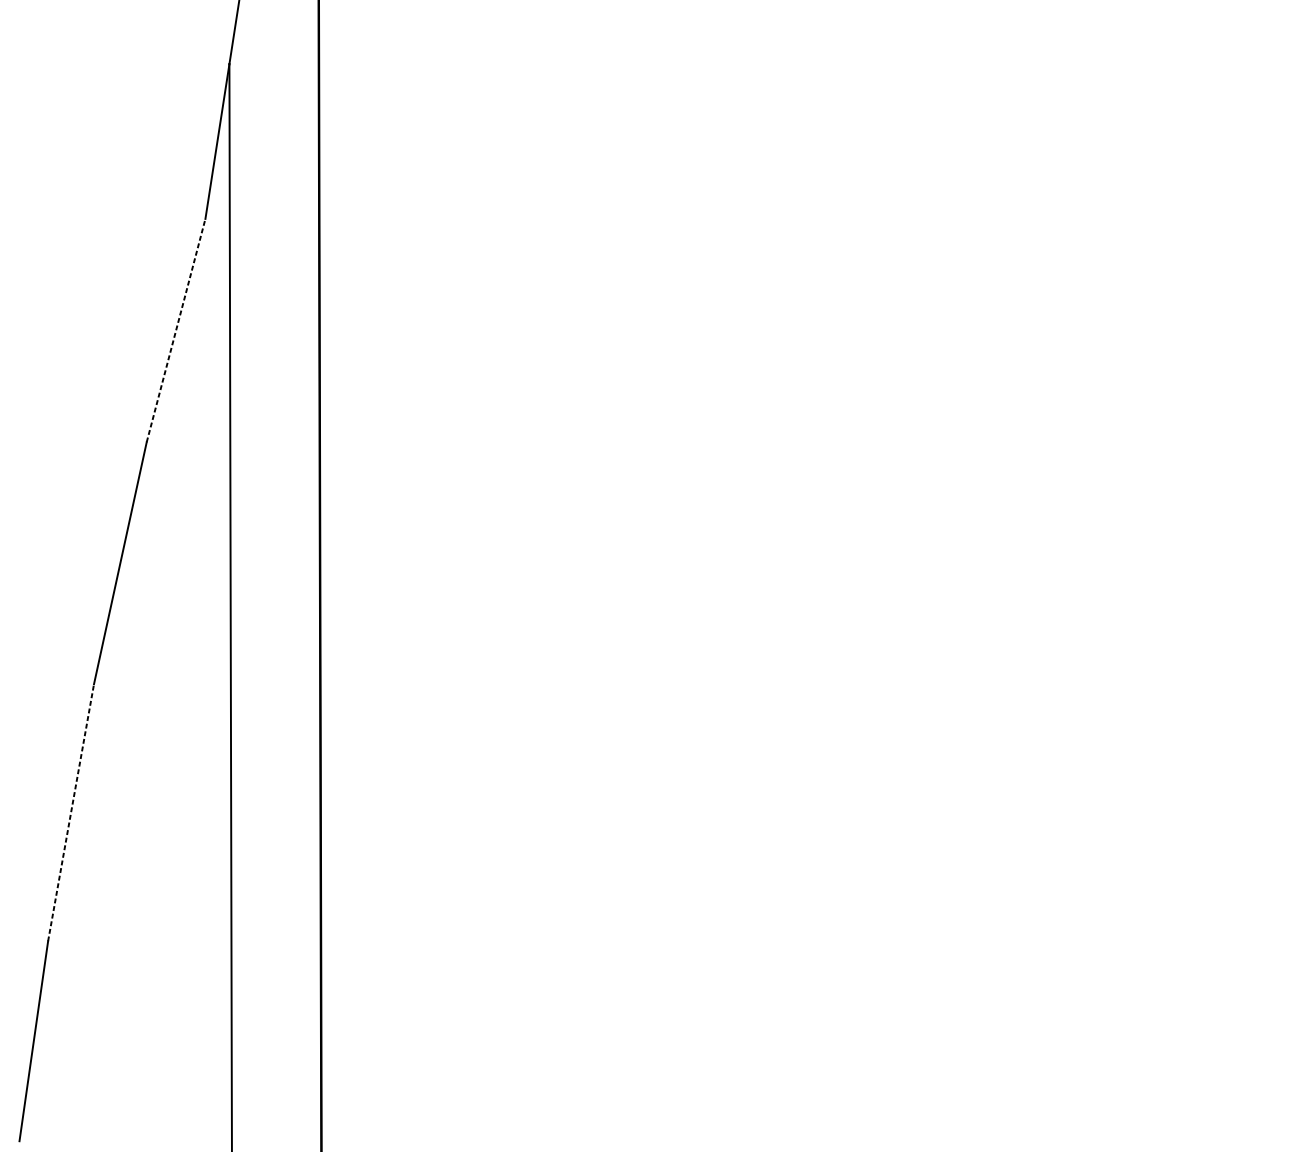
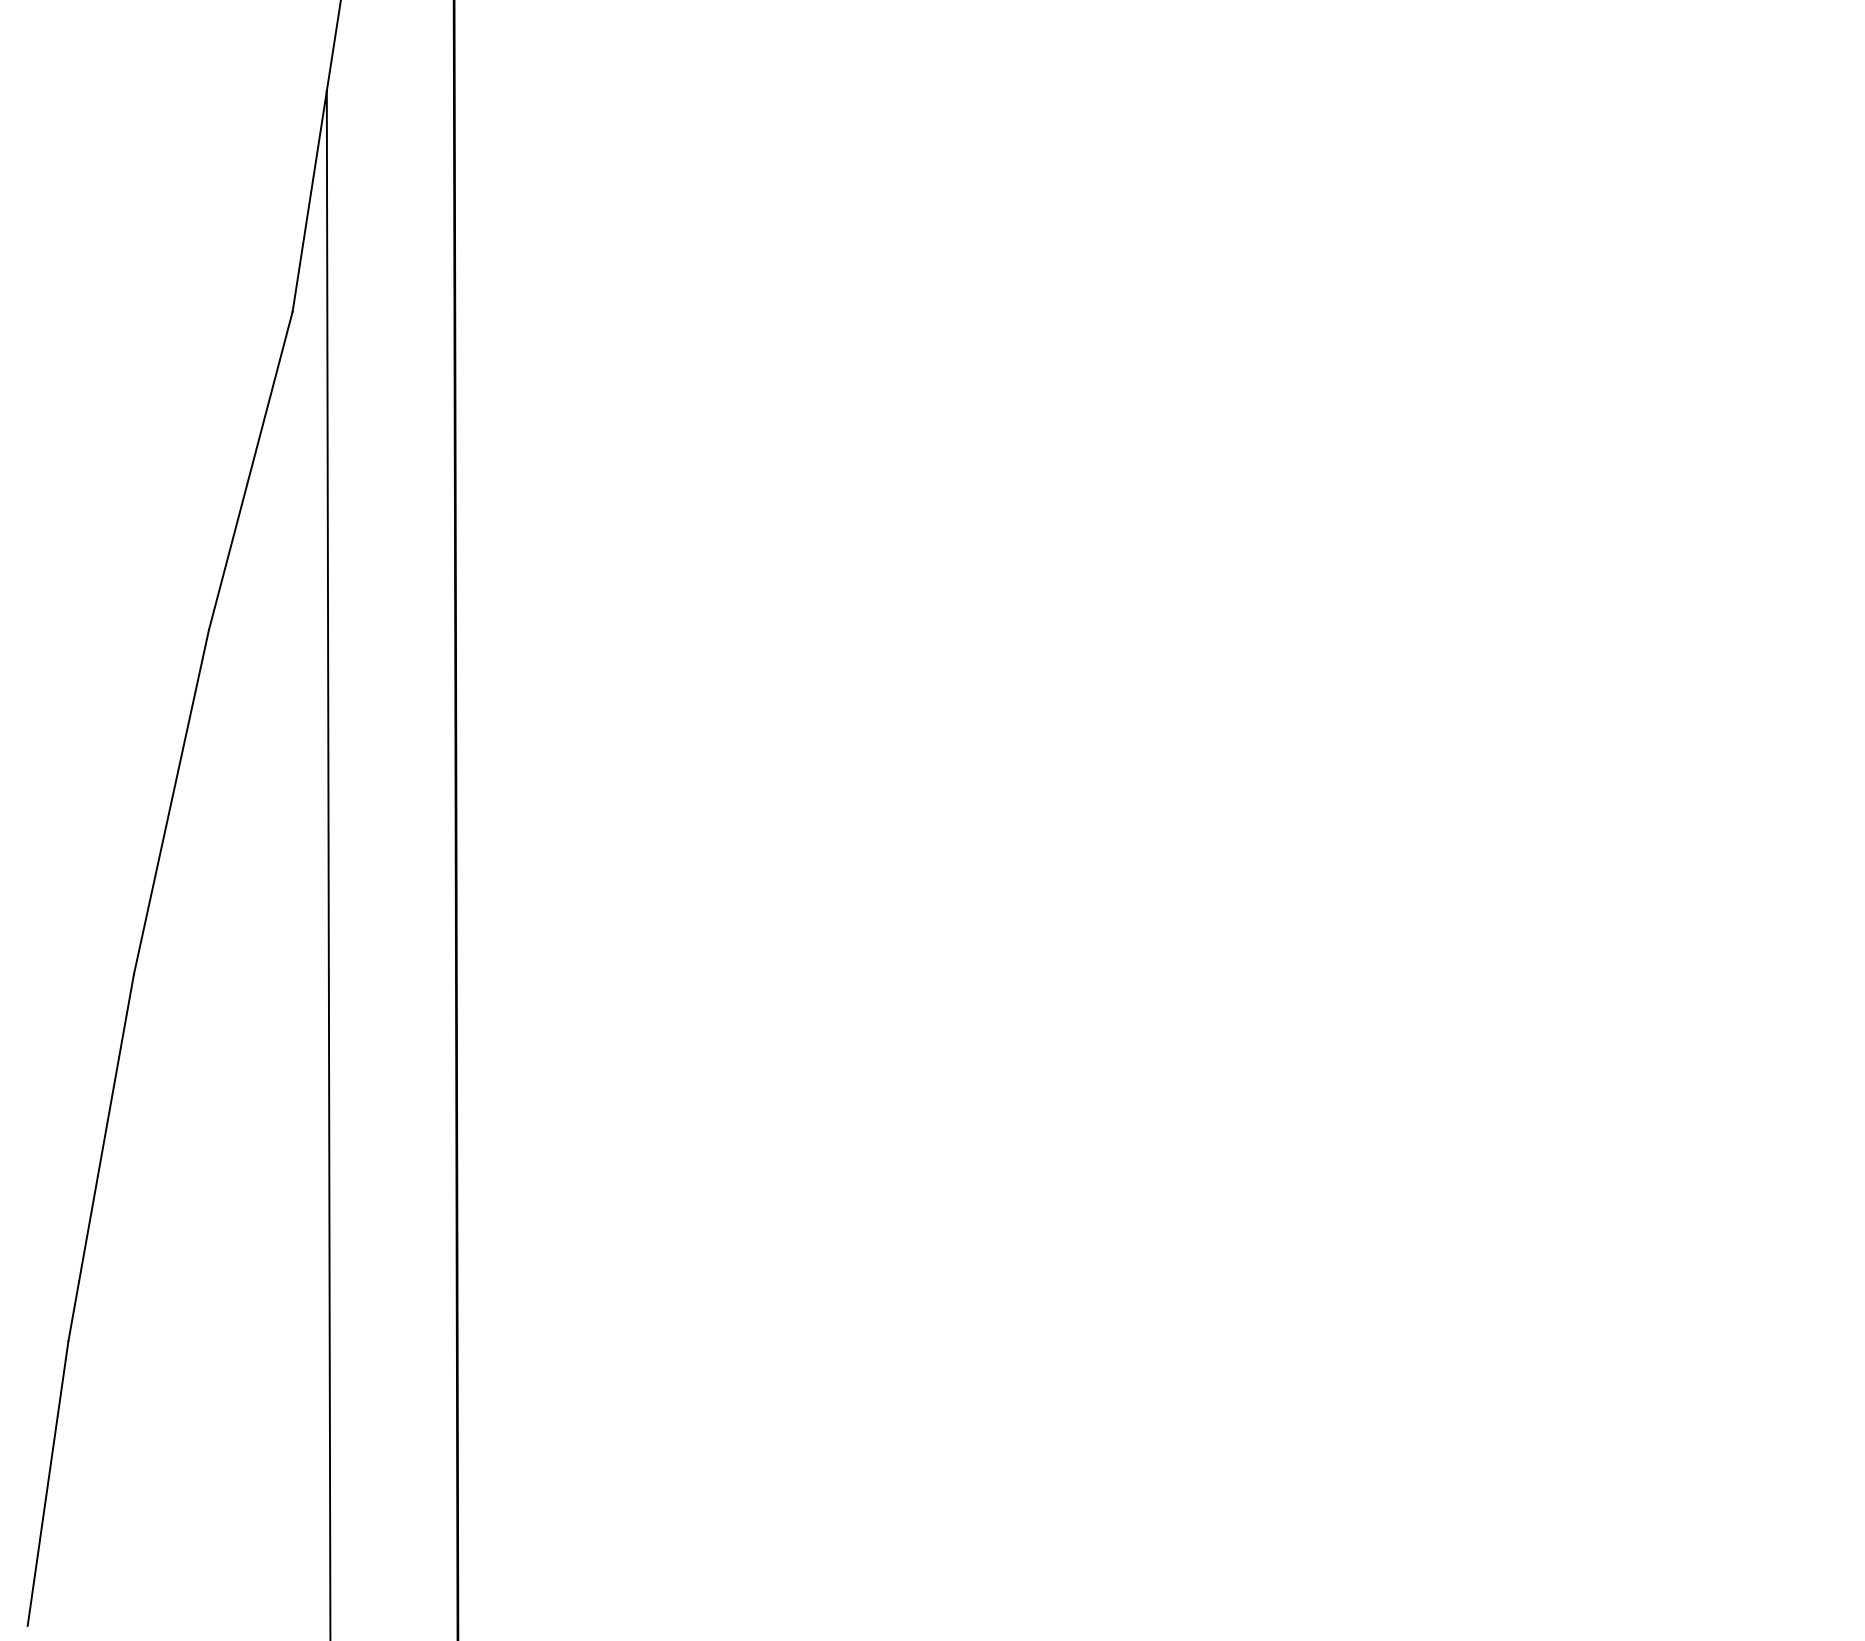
line: (175, 330) -> (250, 470), dashed -> solid
line: (71, 812) -> (101, 1157), dashed -> solid

